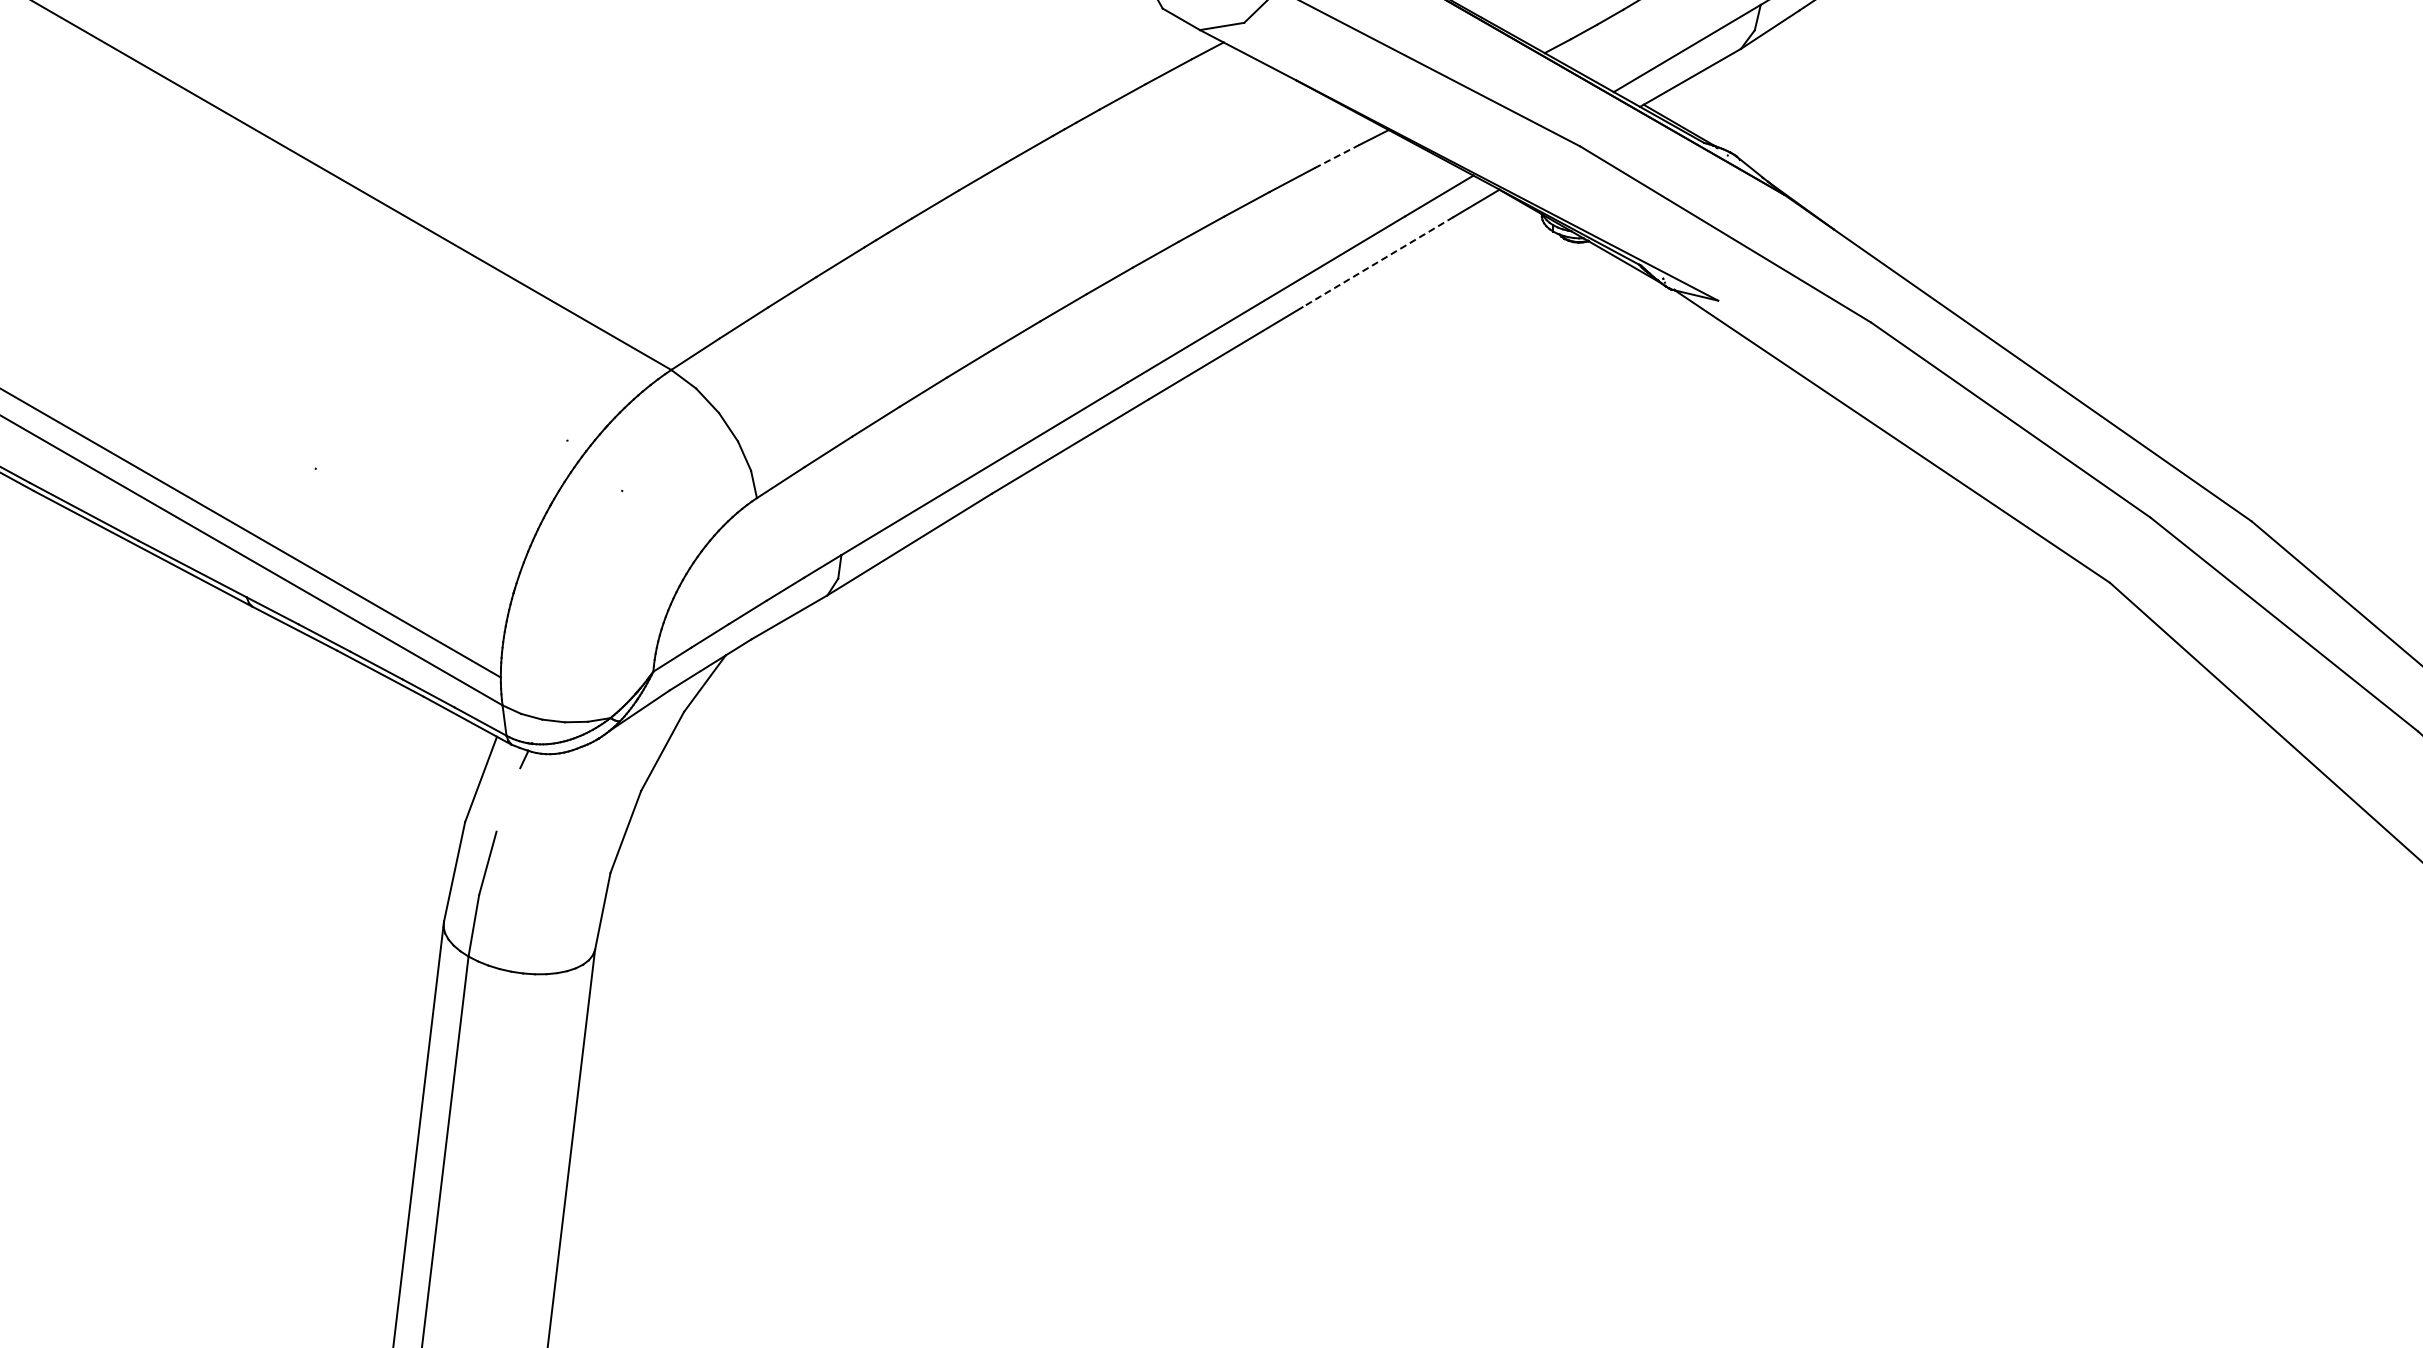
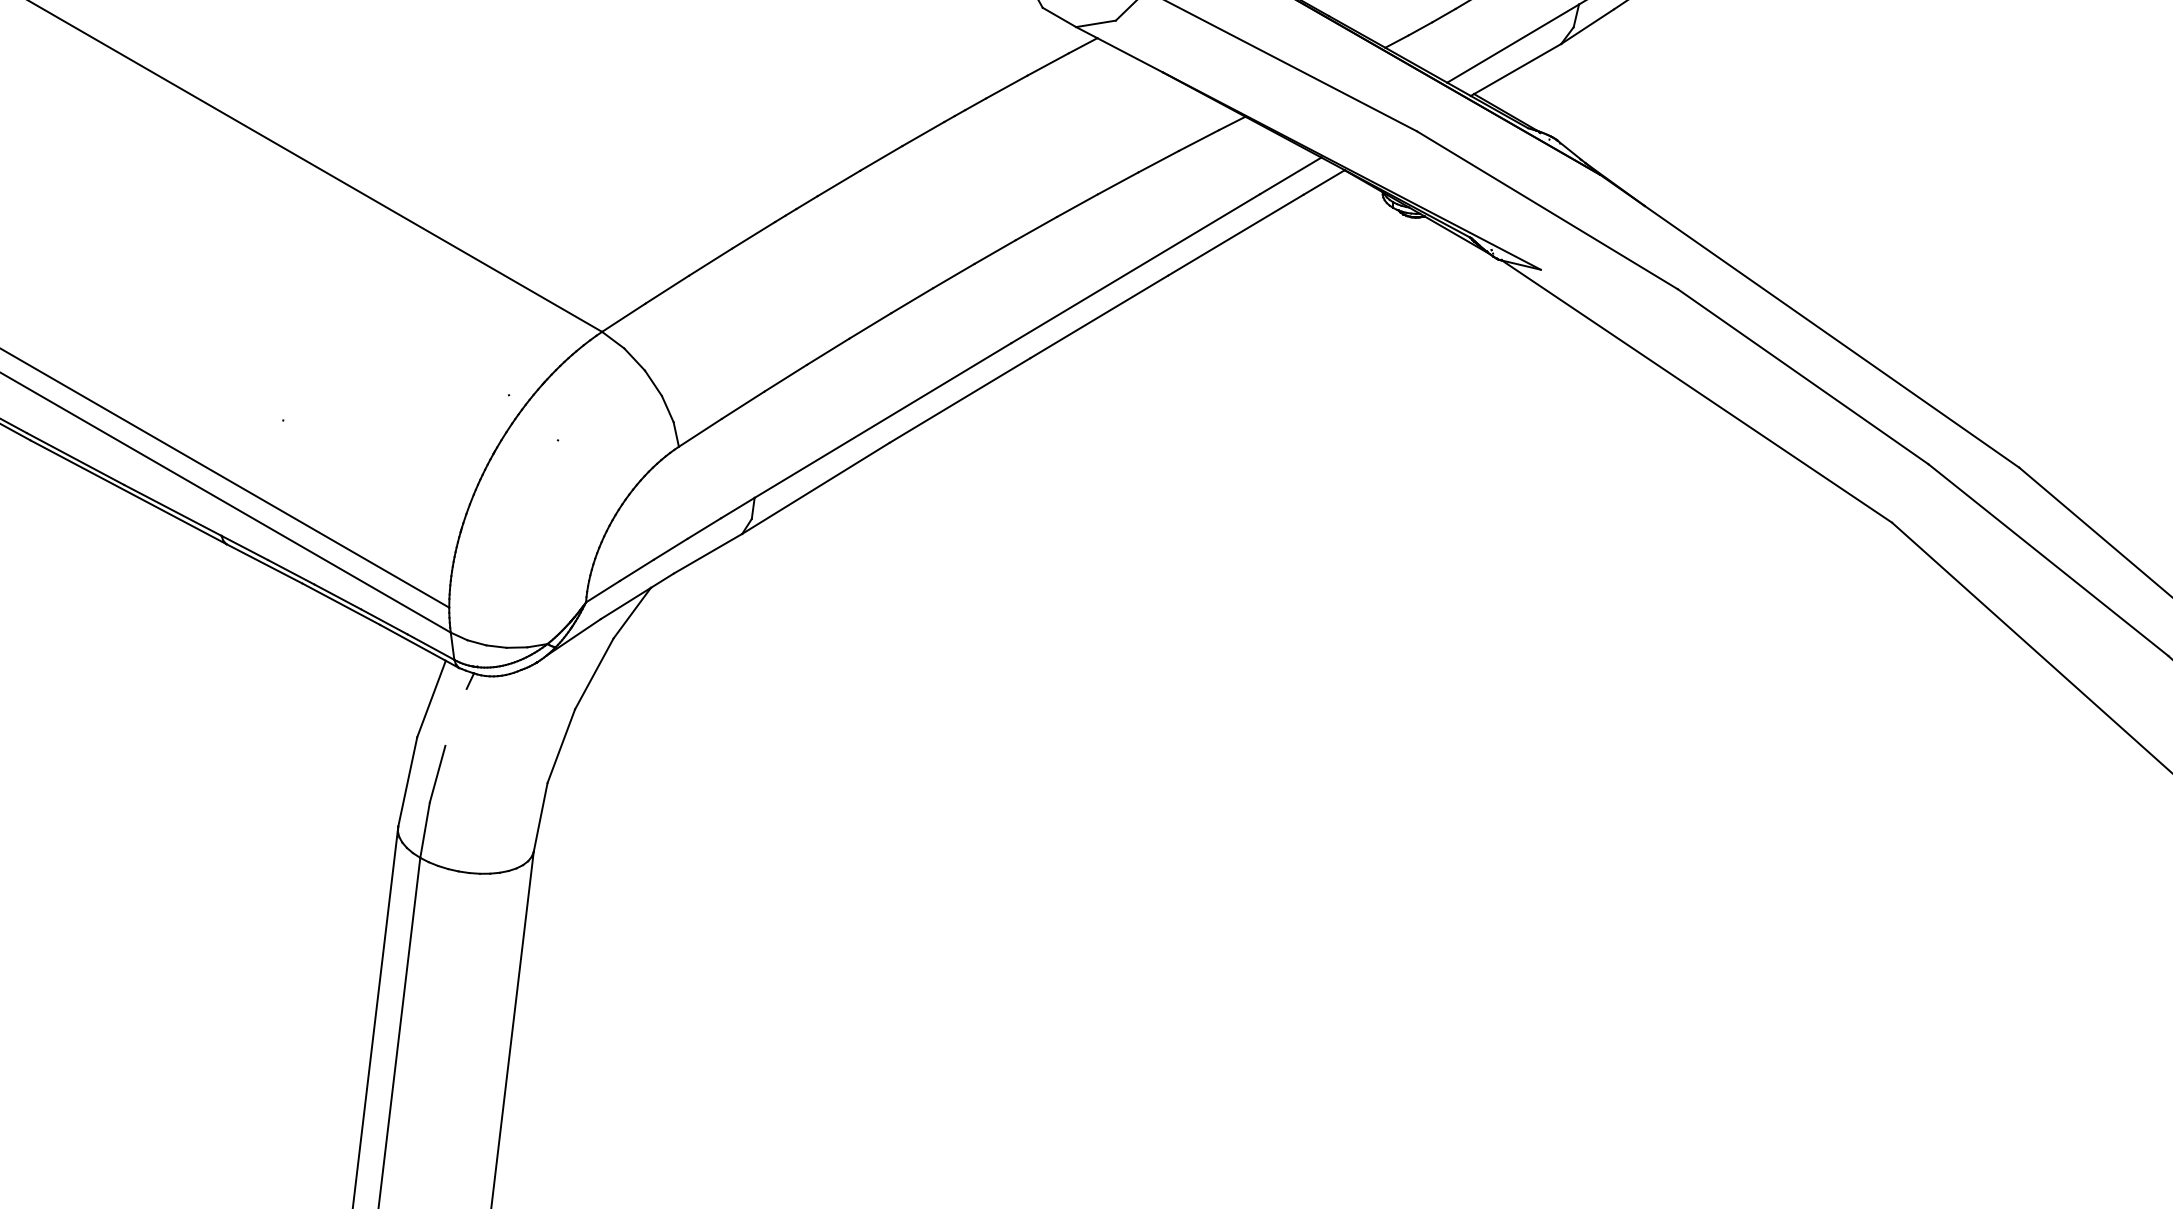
line: (1337, 156) -> (1199, 140), dashed -> solid
line: (1378, 262) -> (1236, 235), dashed -> solid

